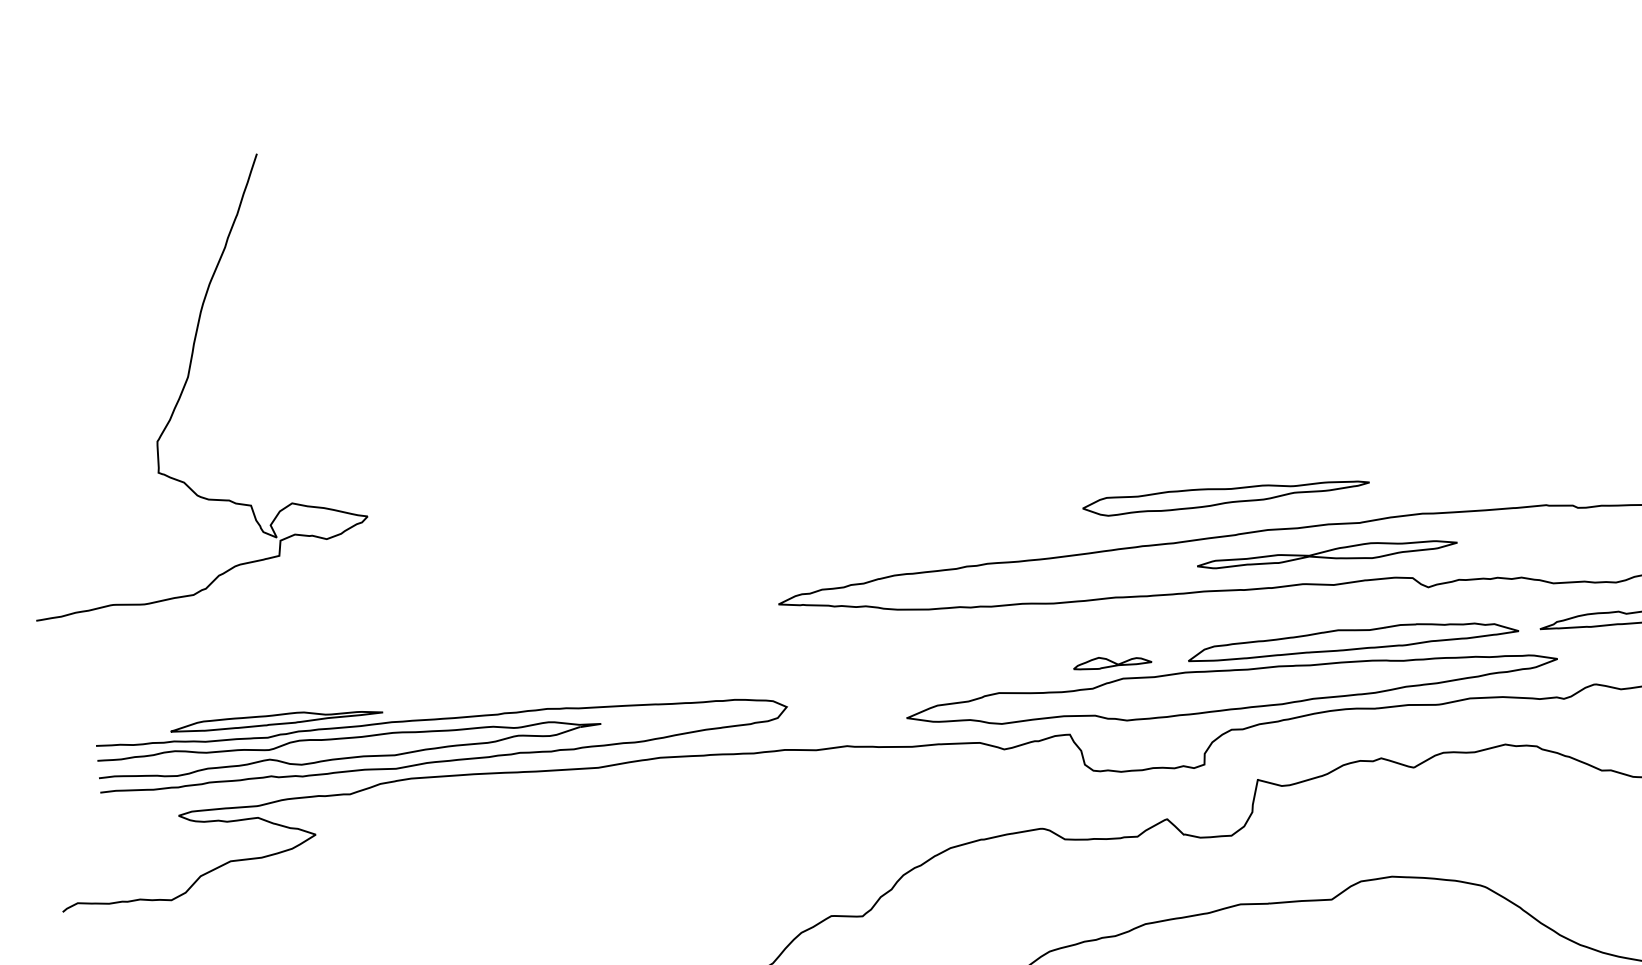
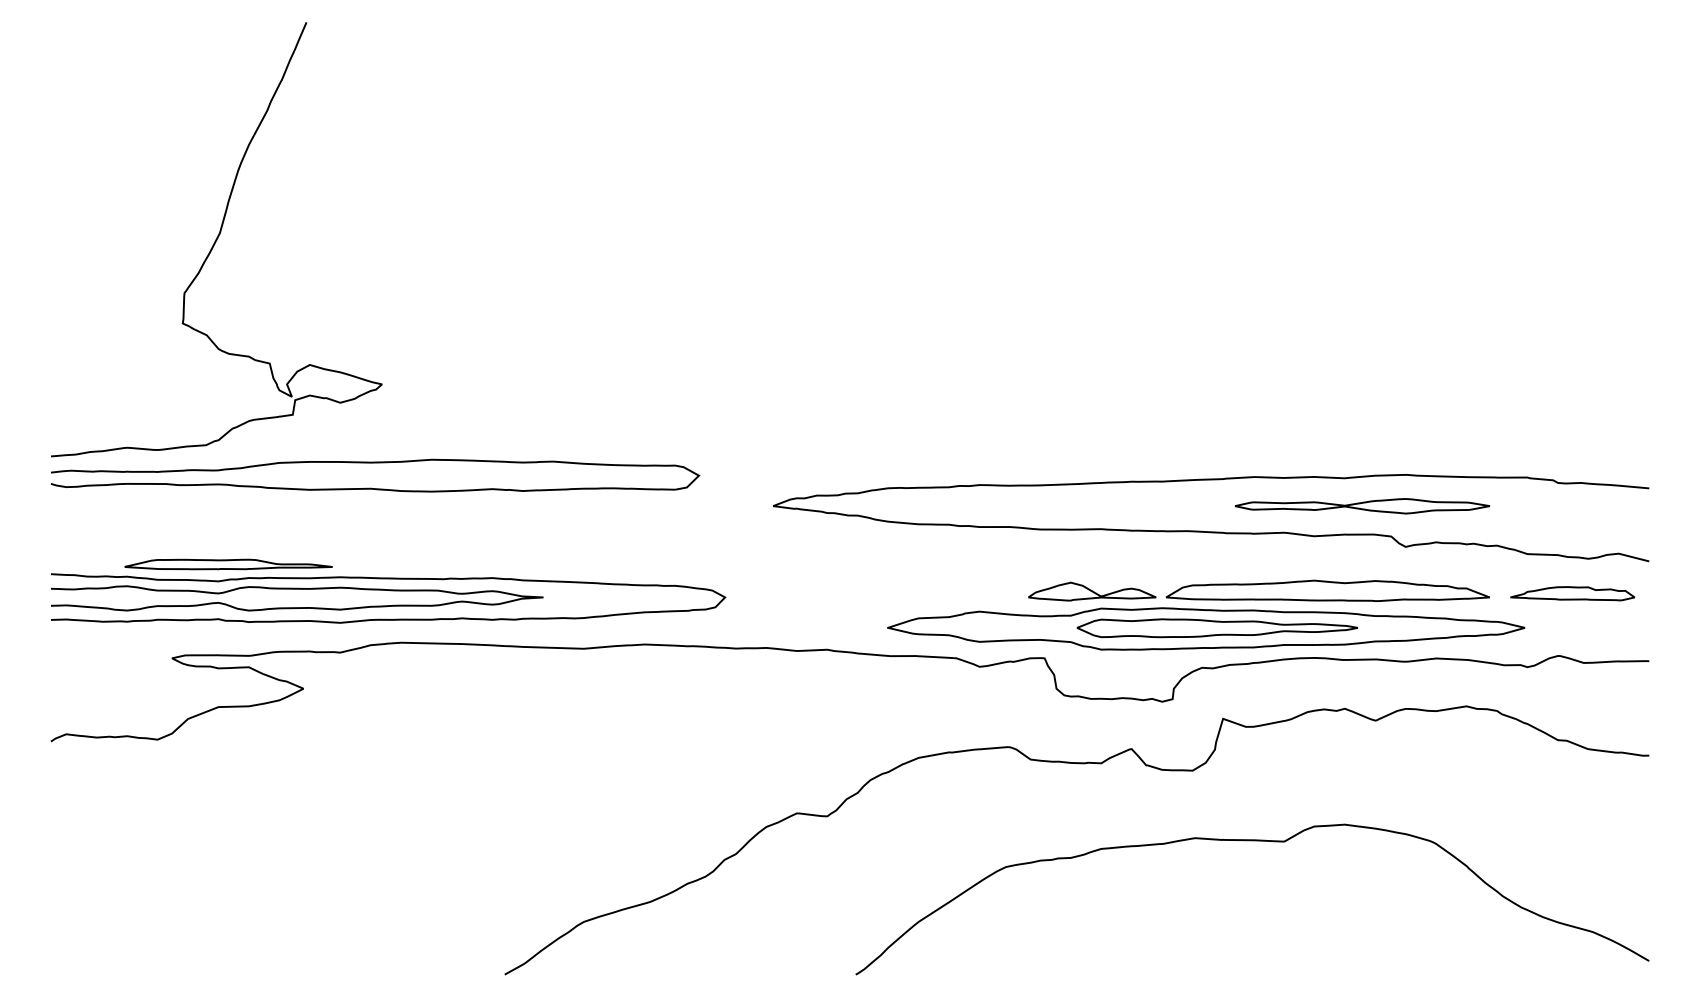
part: (1226, 496) -> (1217, 628), moved
part: (1327, 554) -> (1362, 506), moved
part: (368, 597) -> (375, 463), added
part: (1112, 662) -> (1092, 591), size x1.67
part: (442, 731) -> (388, 590), moved

